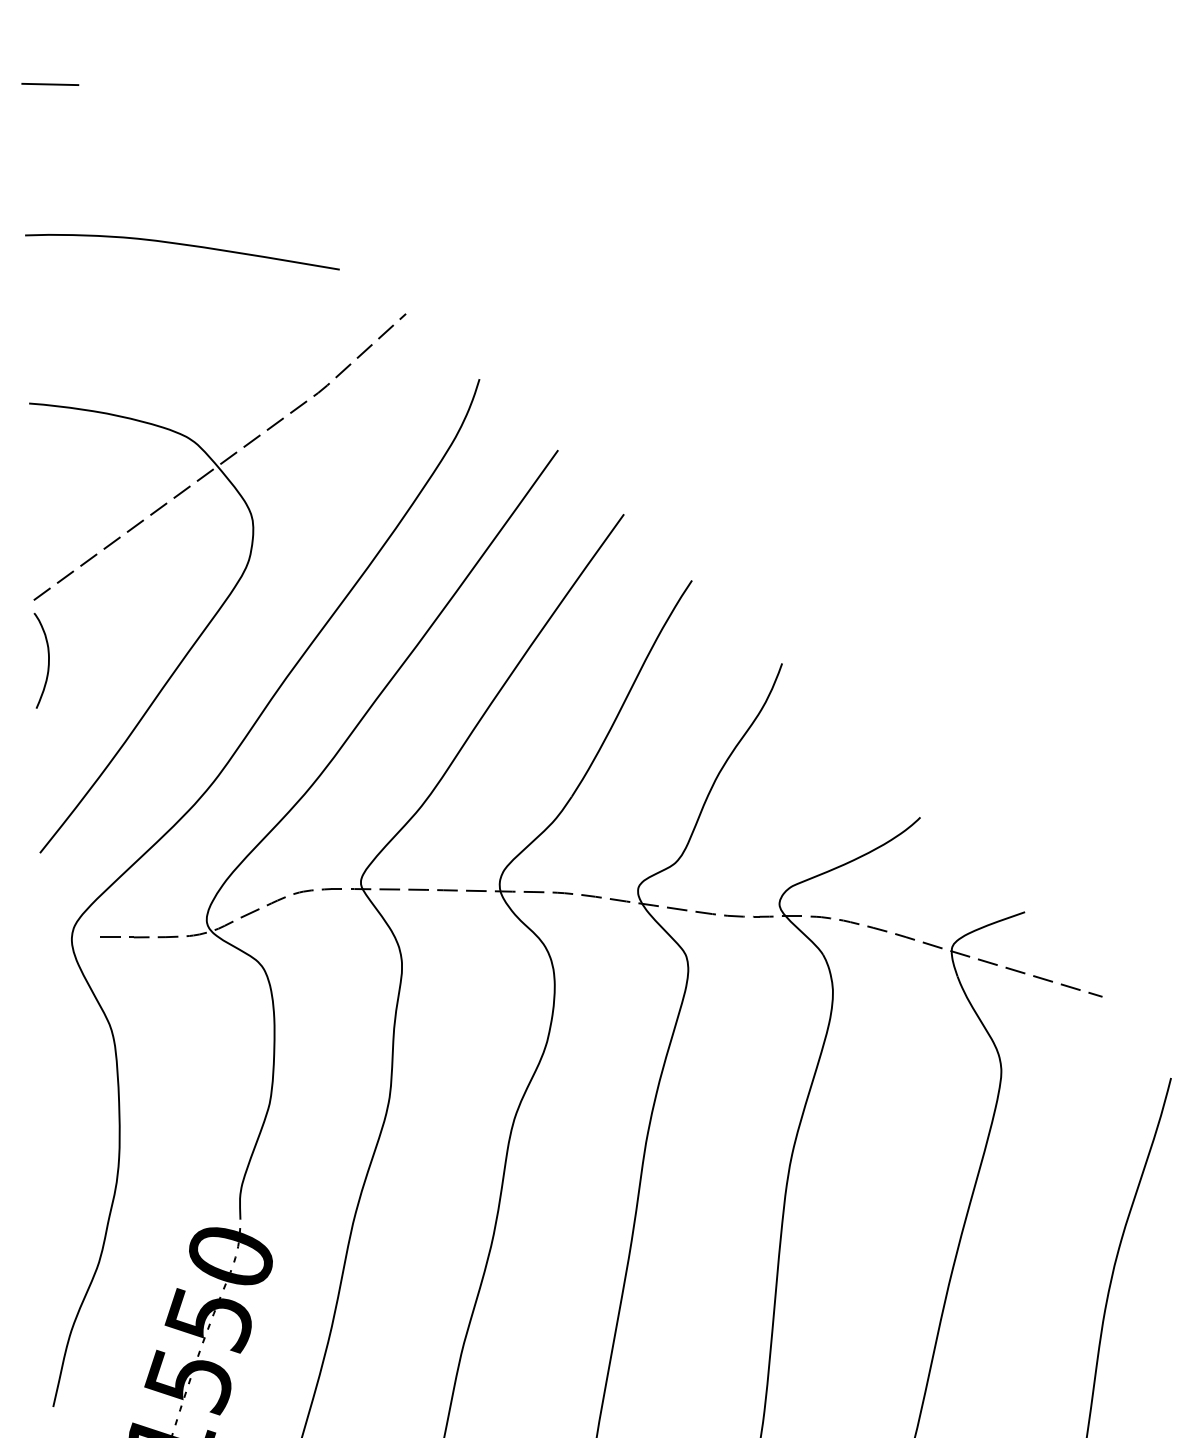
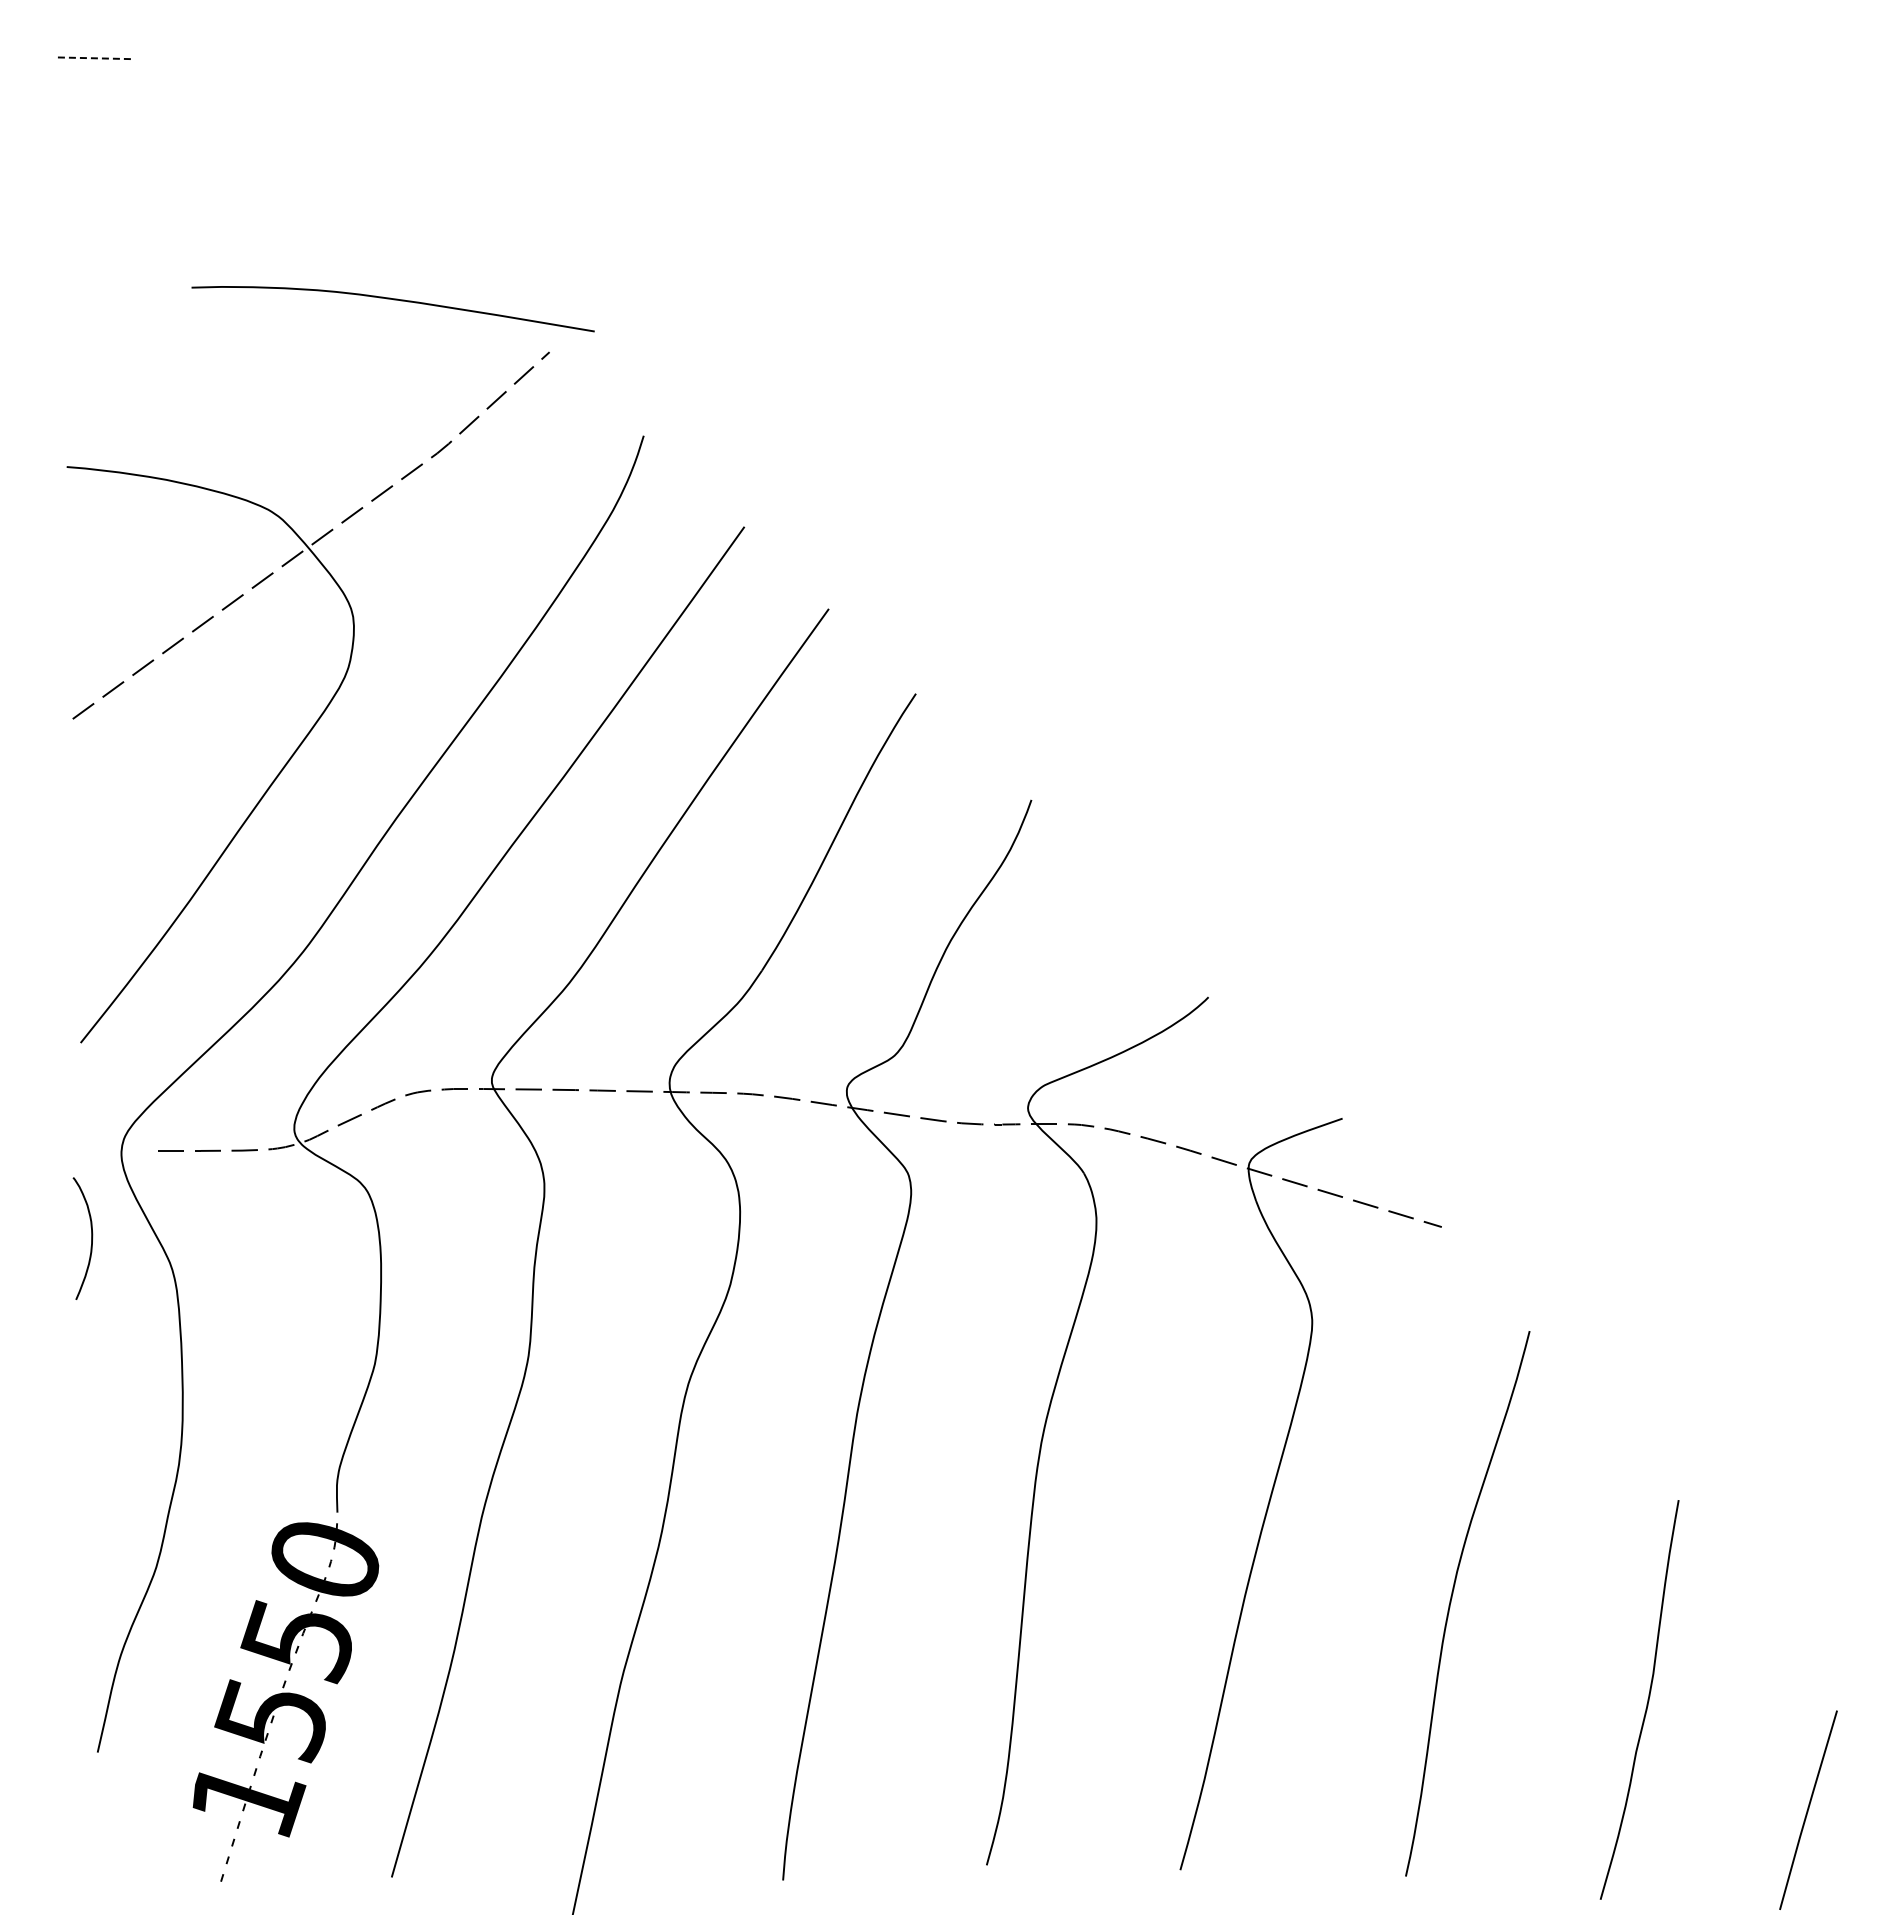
line: (50, 84) -> (93, 58), solid -> dashed
curve: (182, 245) -> (393, 300), moved
curve: (48, 660) -> (91, 1238), moved

